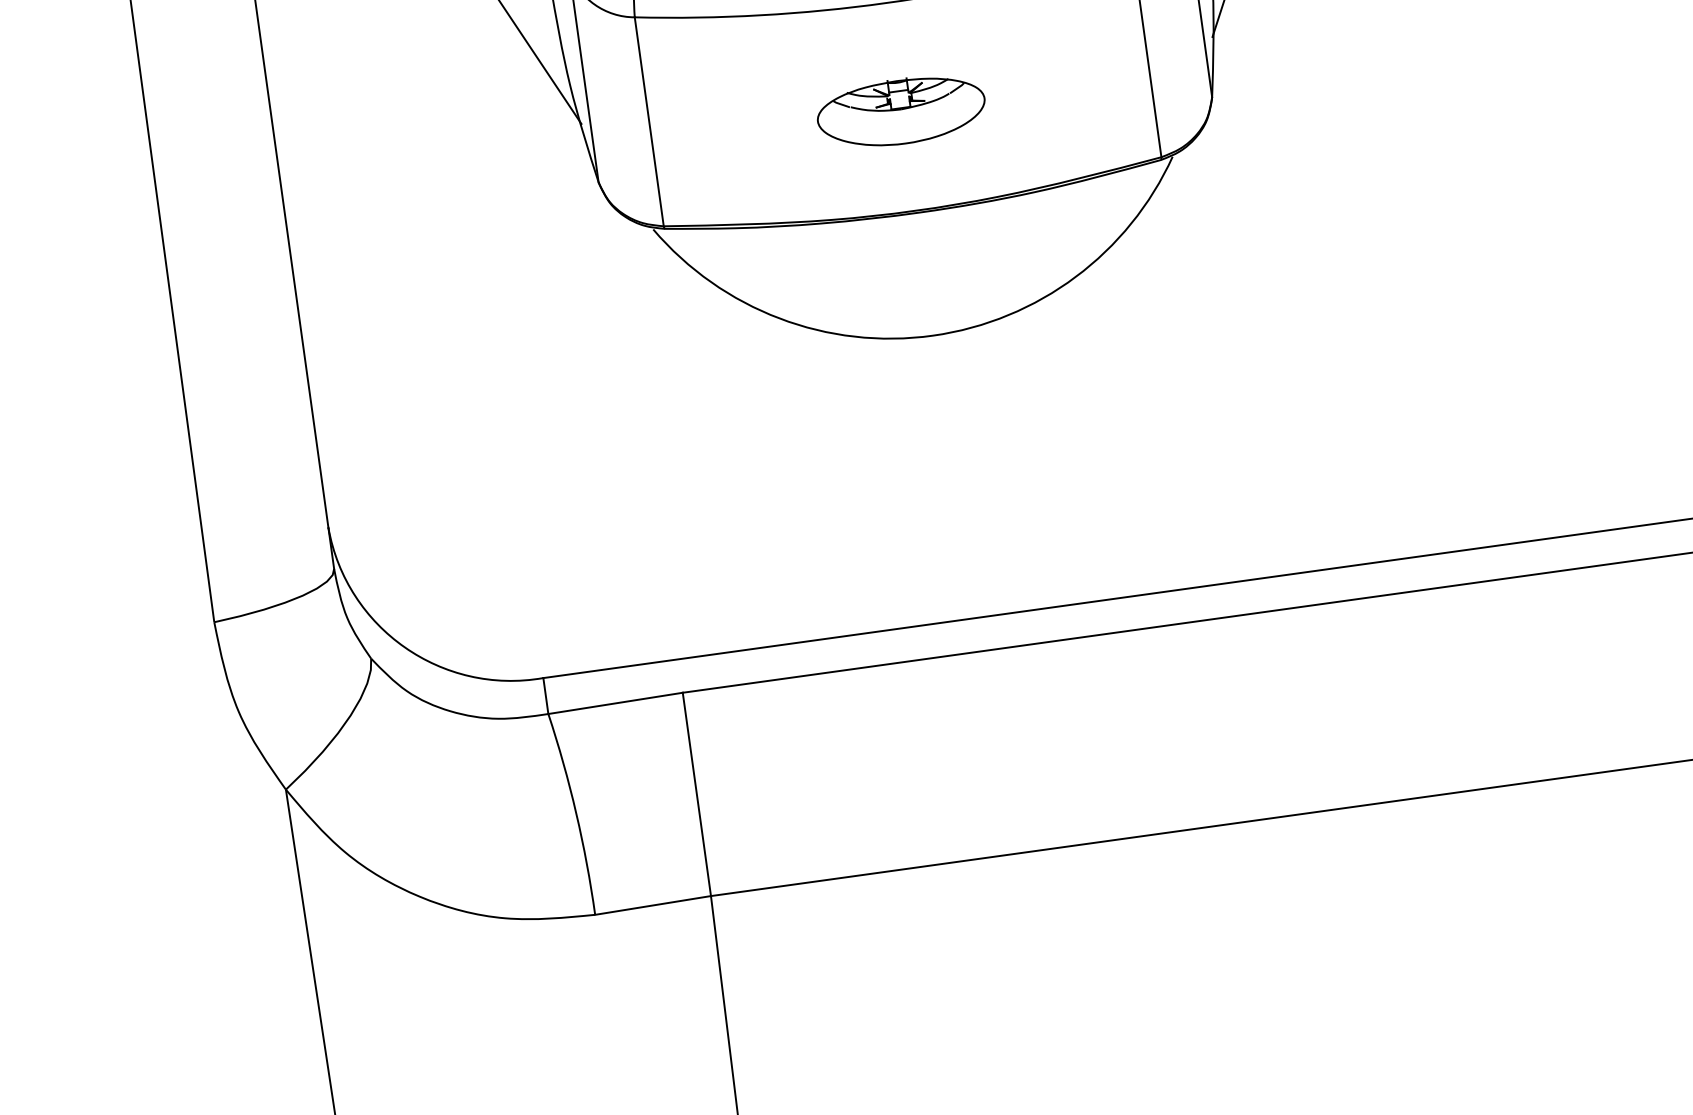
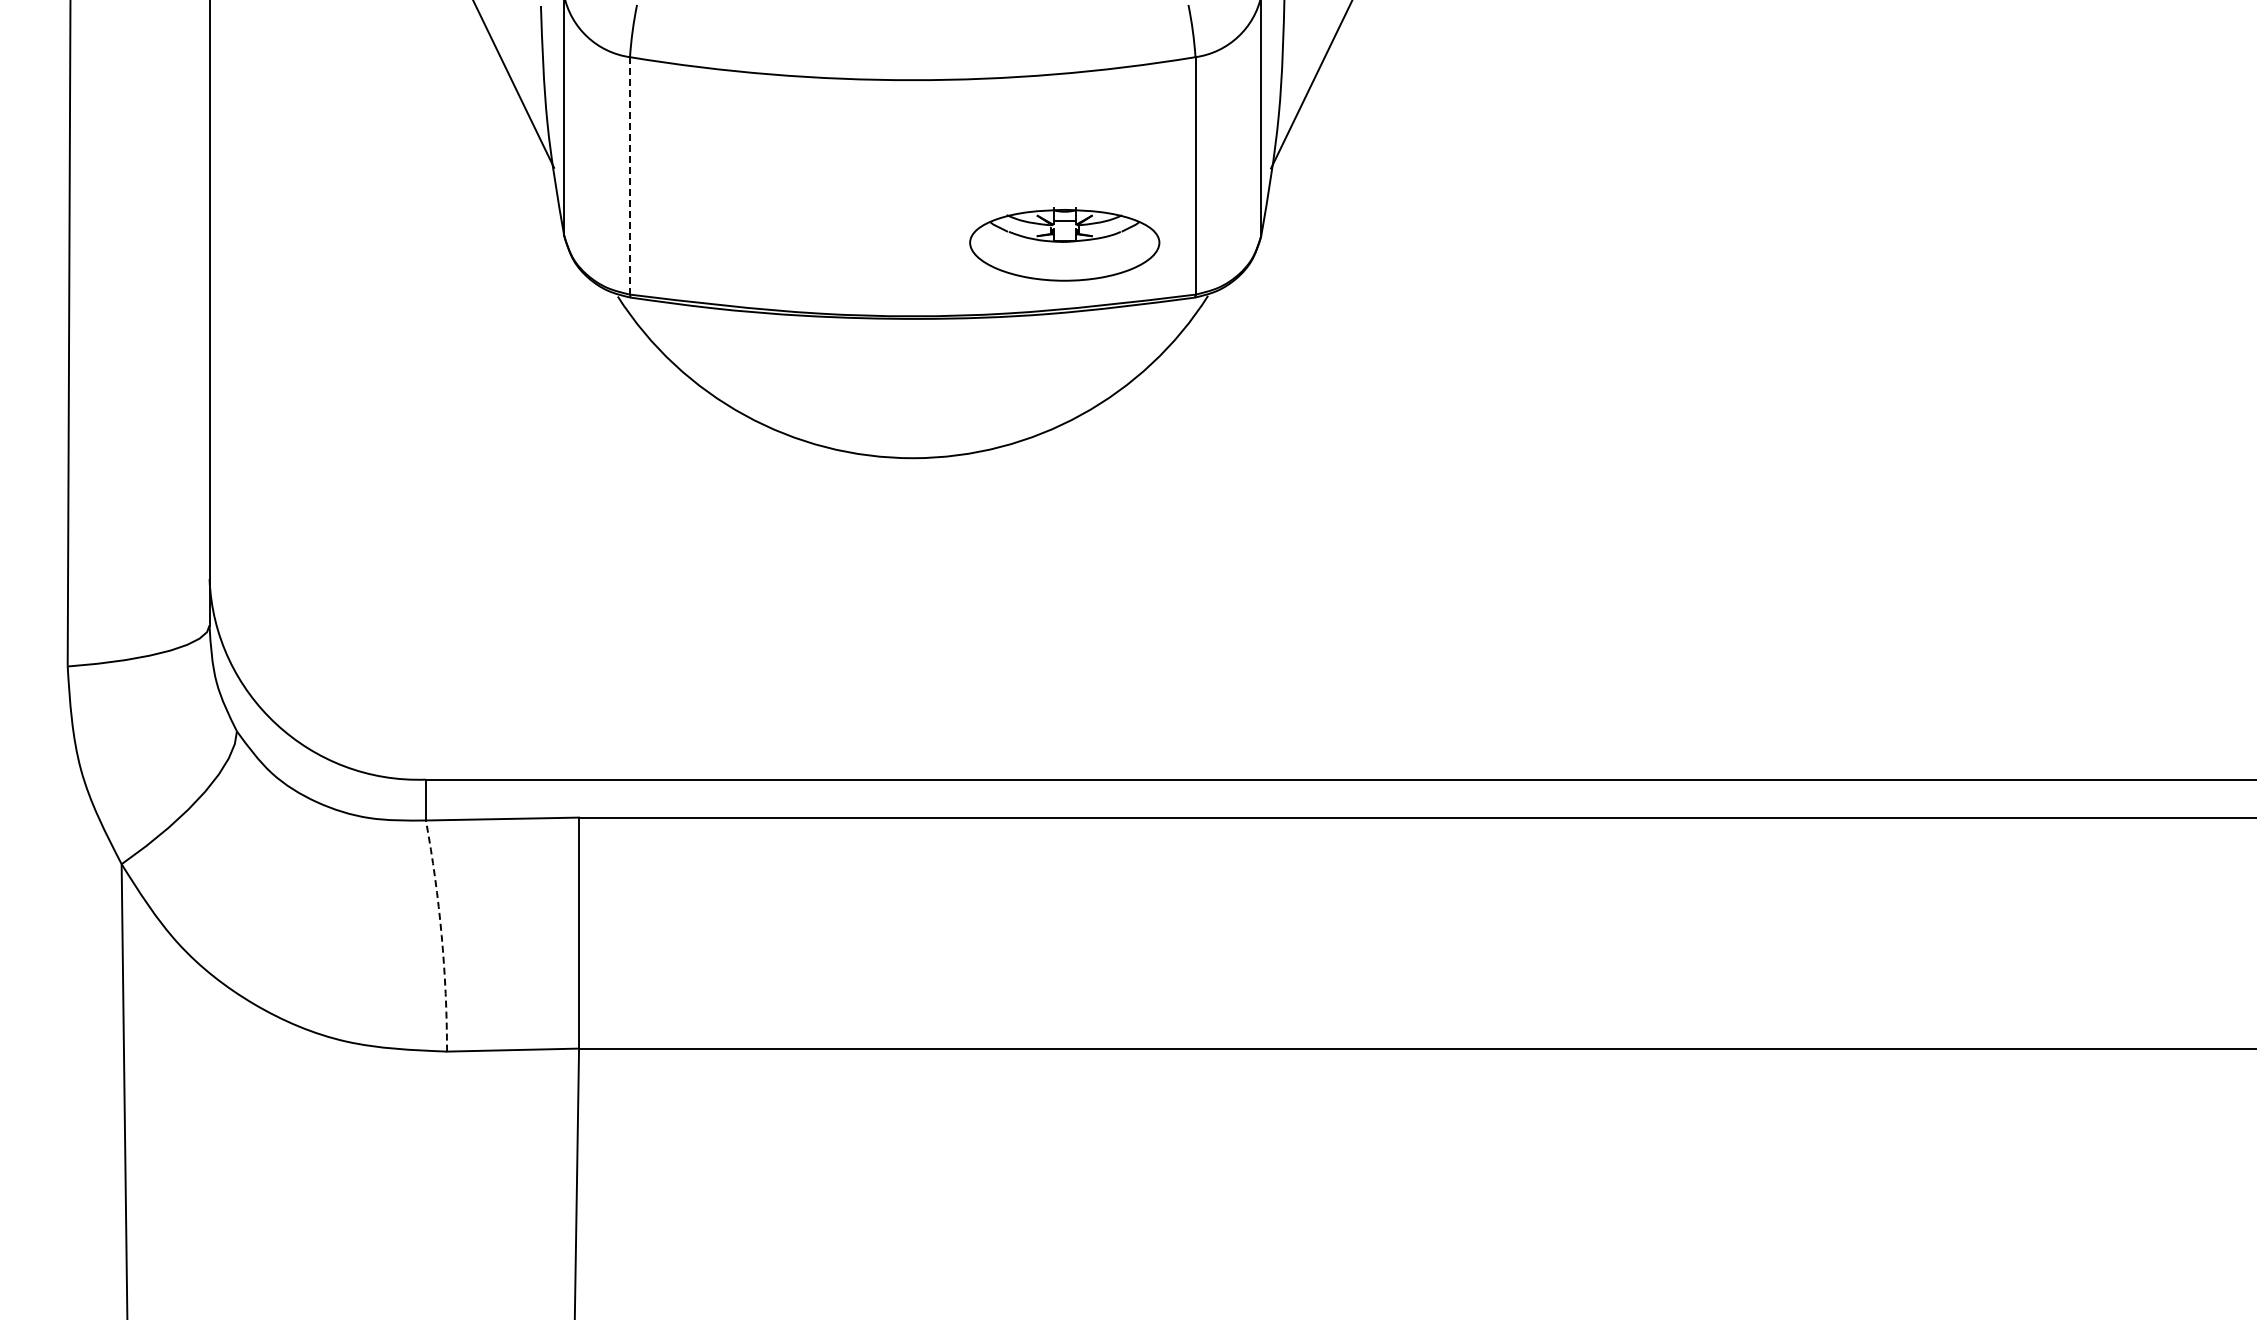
part: (901, 111) -> (1064, 244), moved
line: (649, 121) -> (630, 175), solid -> dashed
arc: (576, 813) -> (441, 935), solid -> dashed

